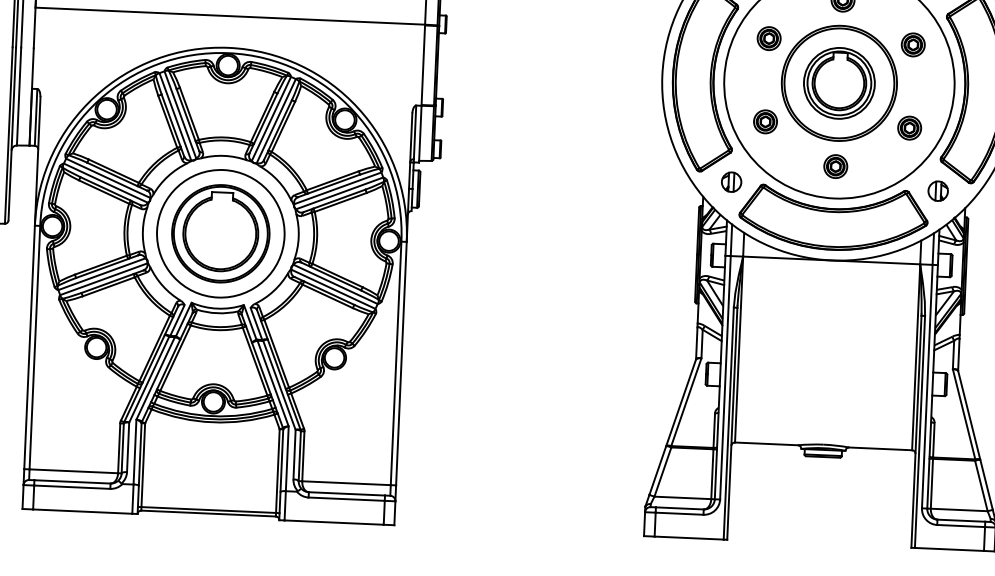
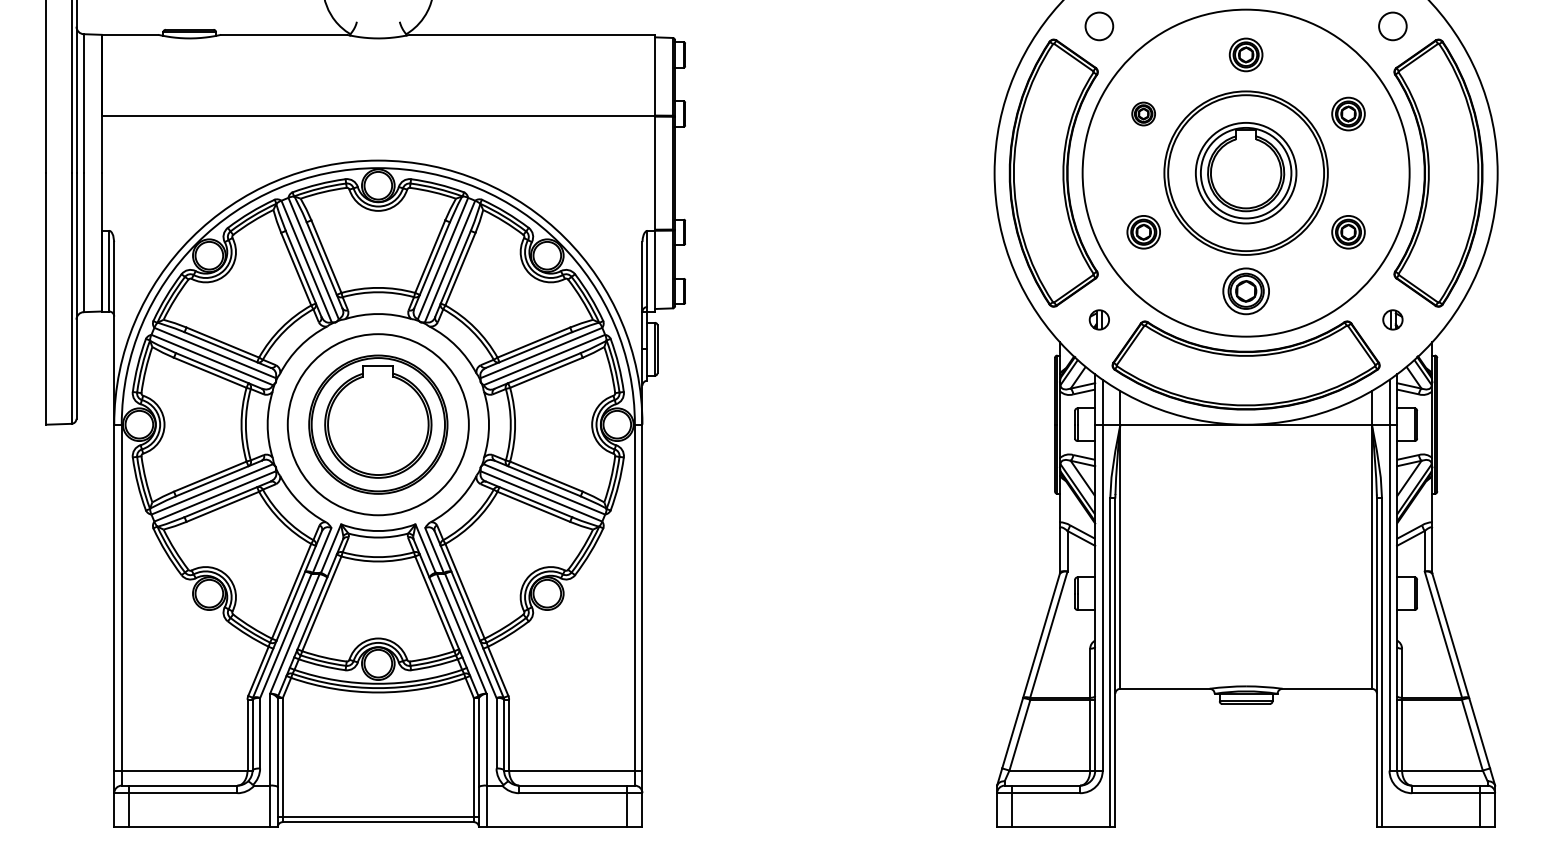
part: (769, 38) -> (1143, 113), size x0.7
part: (835, 166) -> (1245, 291), size x1.4
part: (731, 181) -> (1099, 319), size x0.7
part: (937, 190) -> (1392, 319), size x0.7

